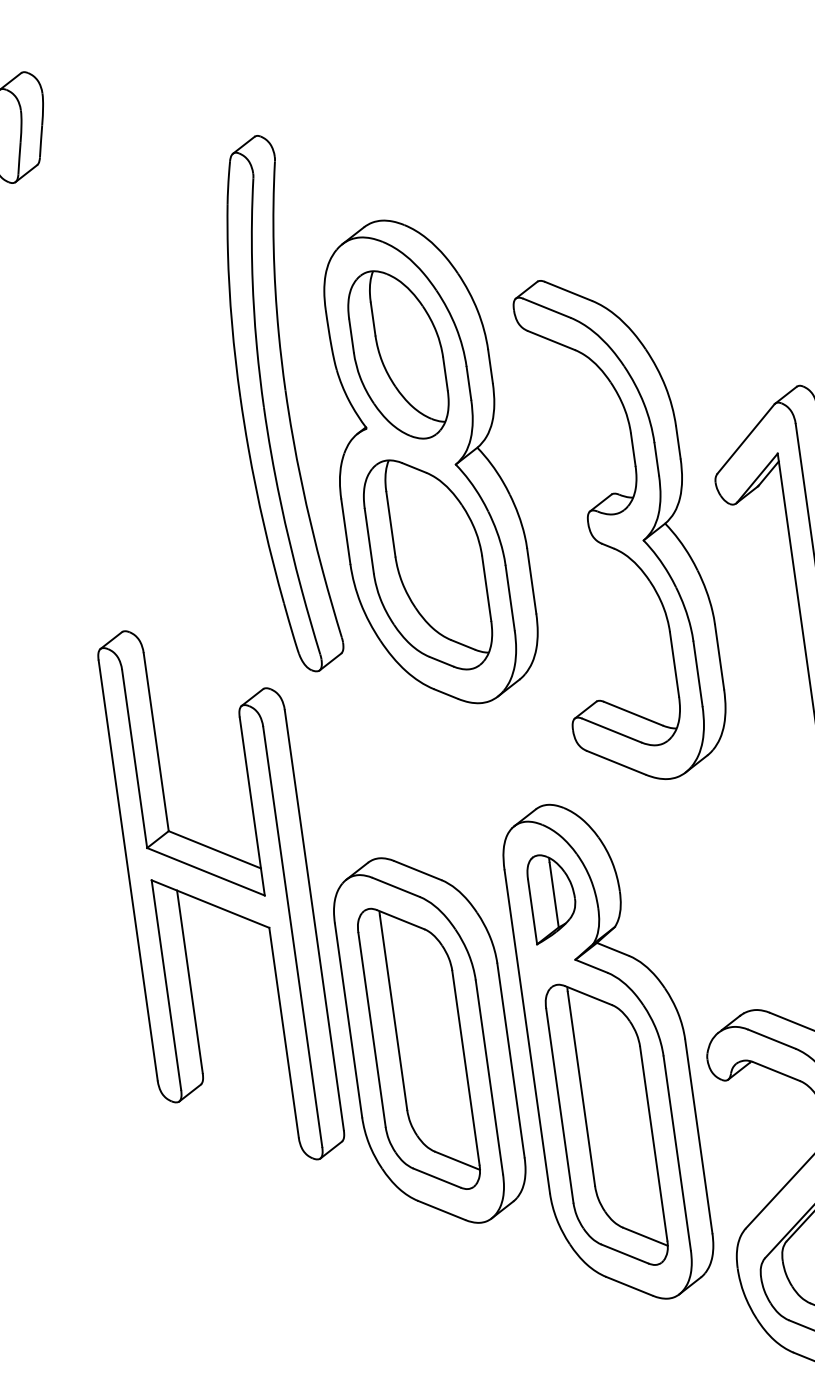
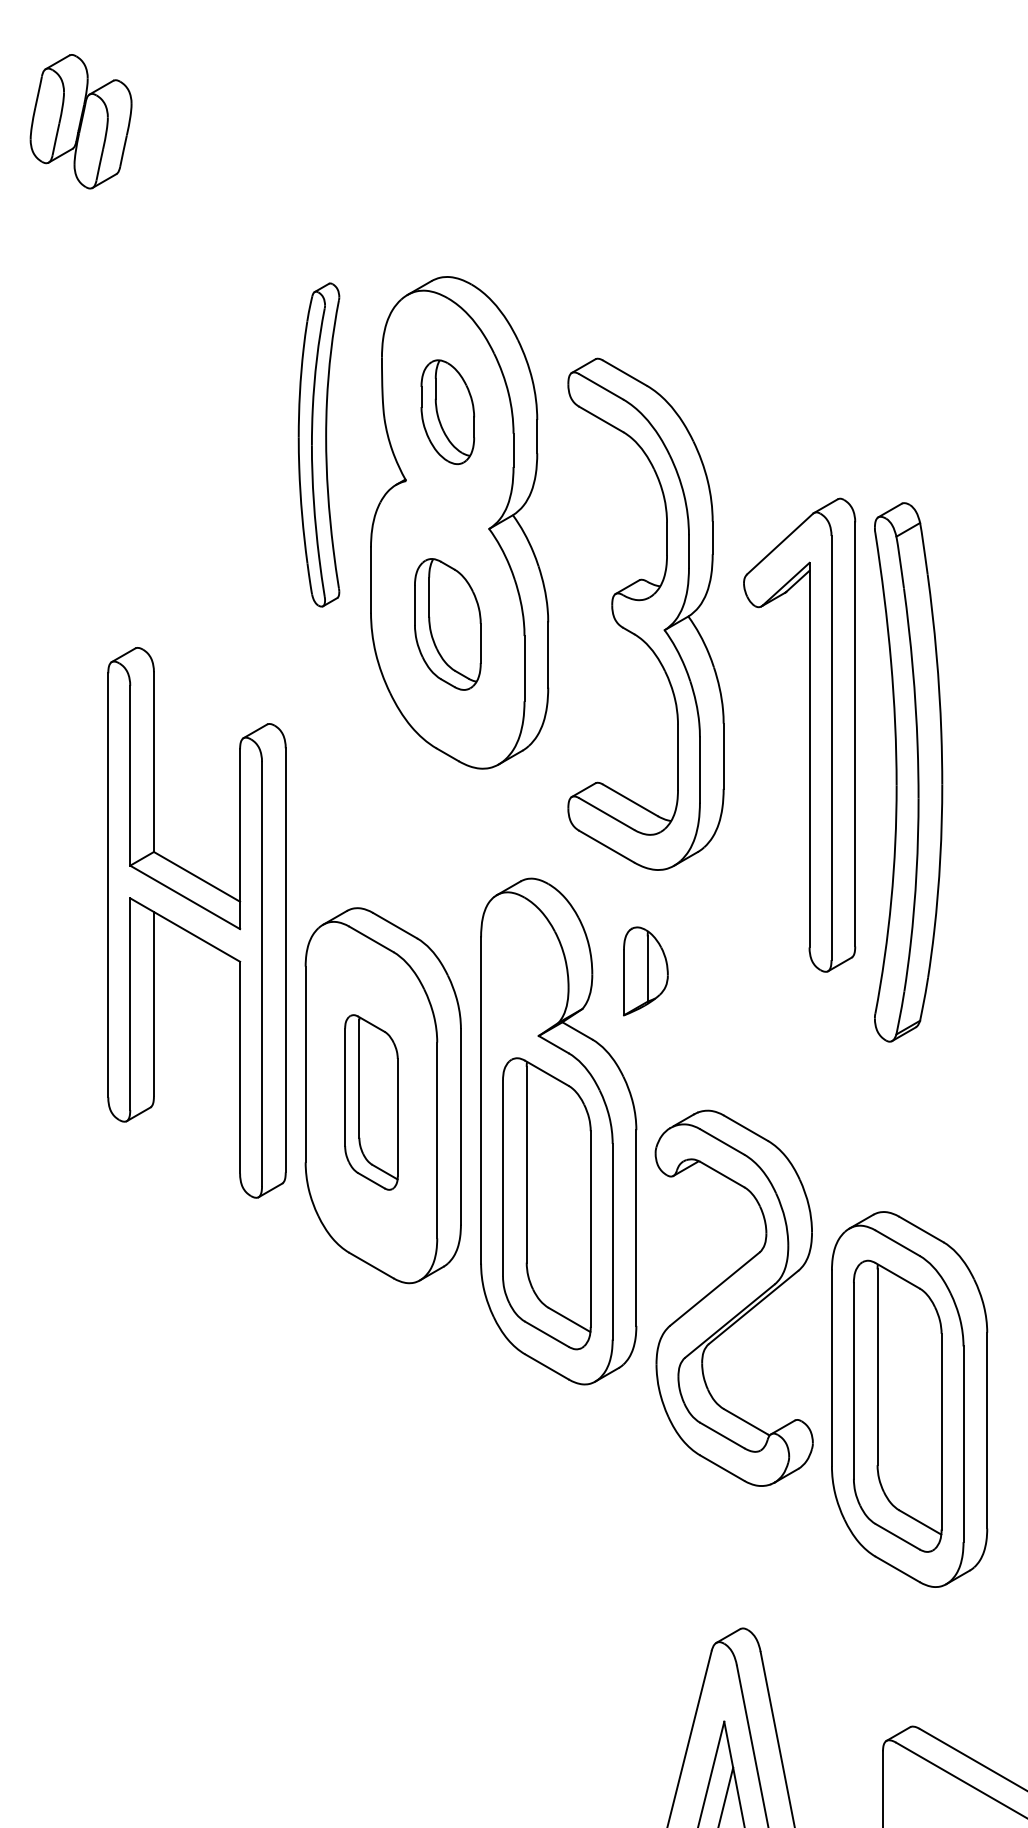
part: (398, 354) -> (447, 411), size x0.6
part: (274, 404) -> (318, 444), size x0.6
part: (427, 565) -> (447, 624), size x0.6
part: (552, 897) -> (645, 971), moved
part: (419, 1048) -> (371, 1102), size x0.6

